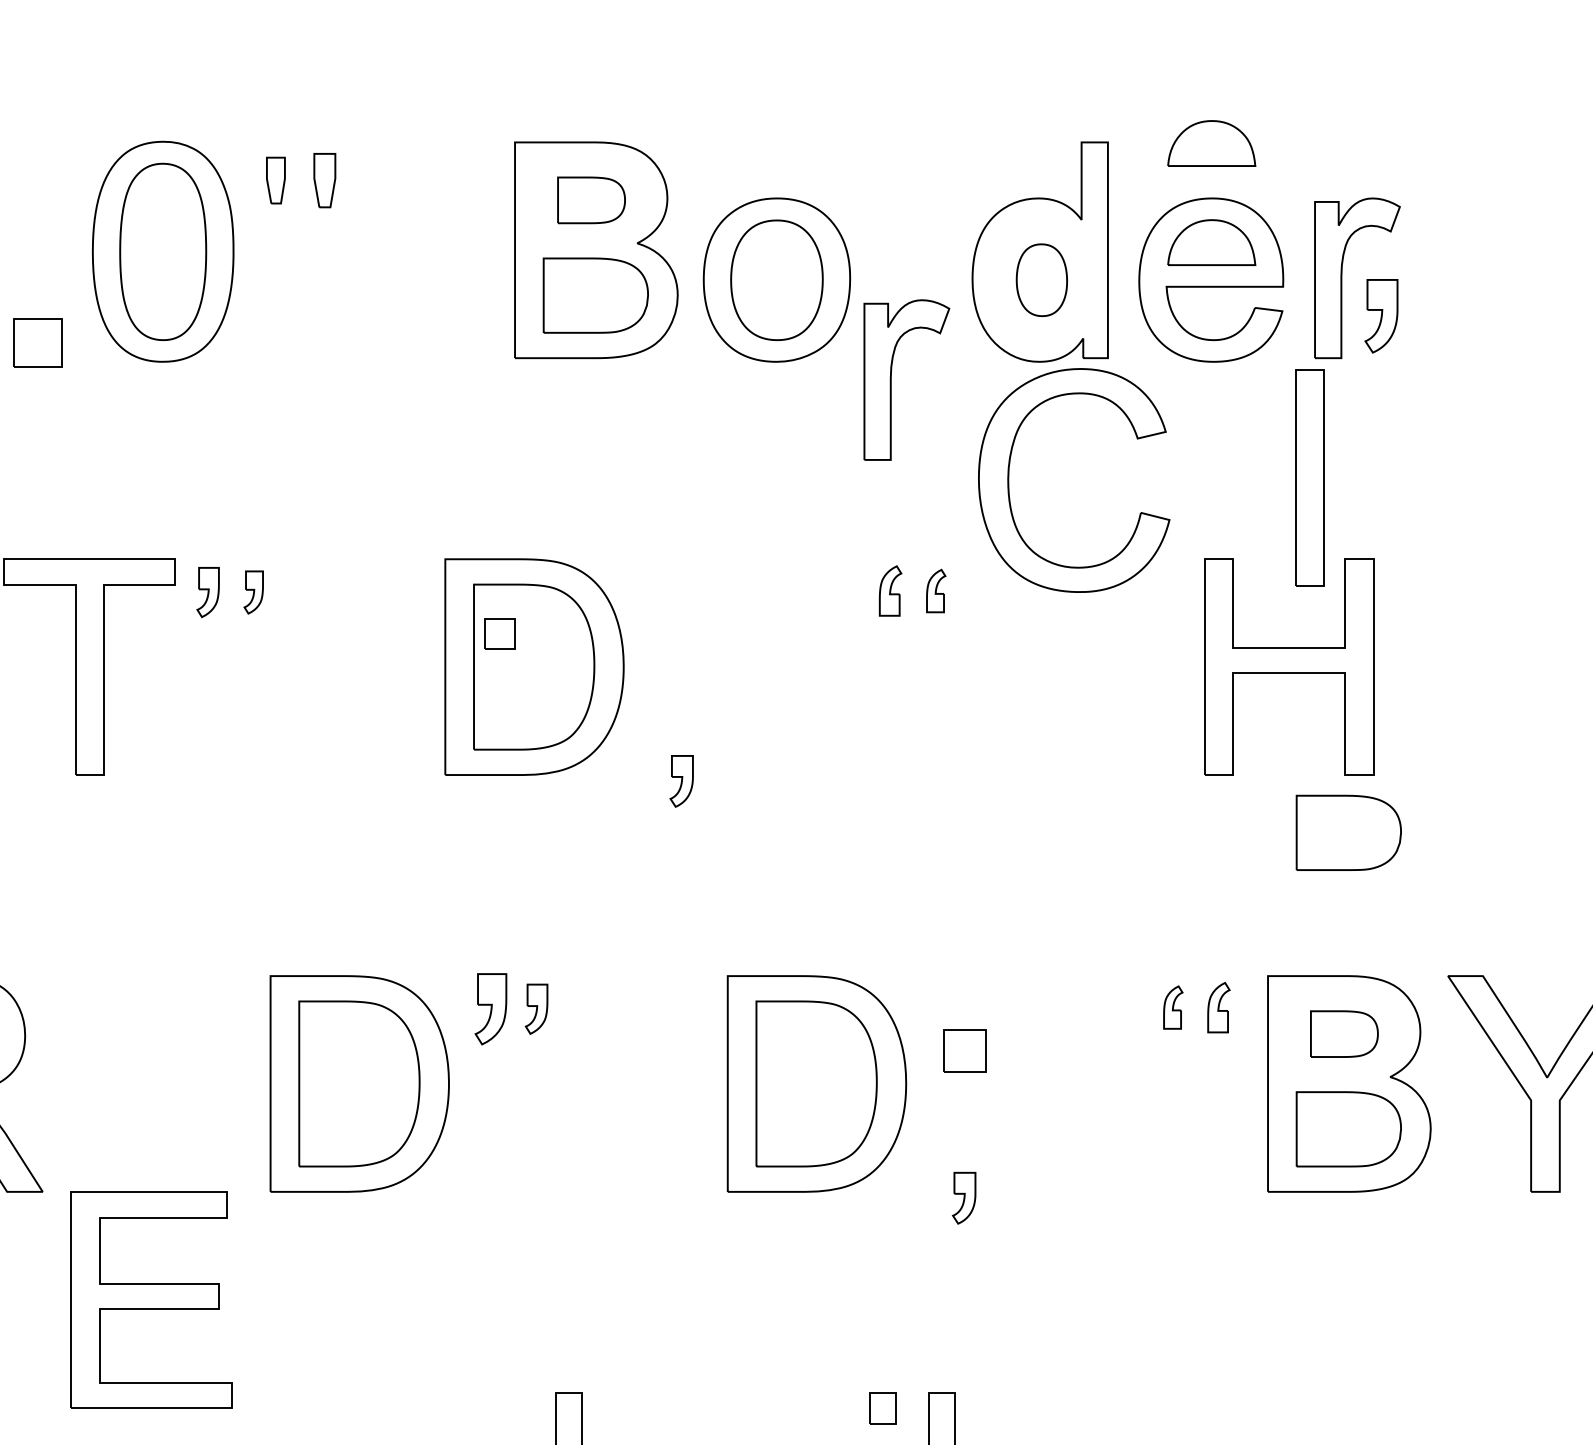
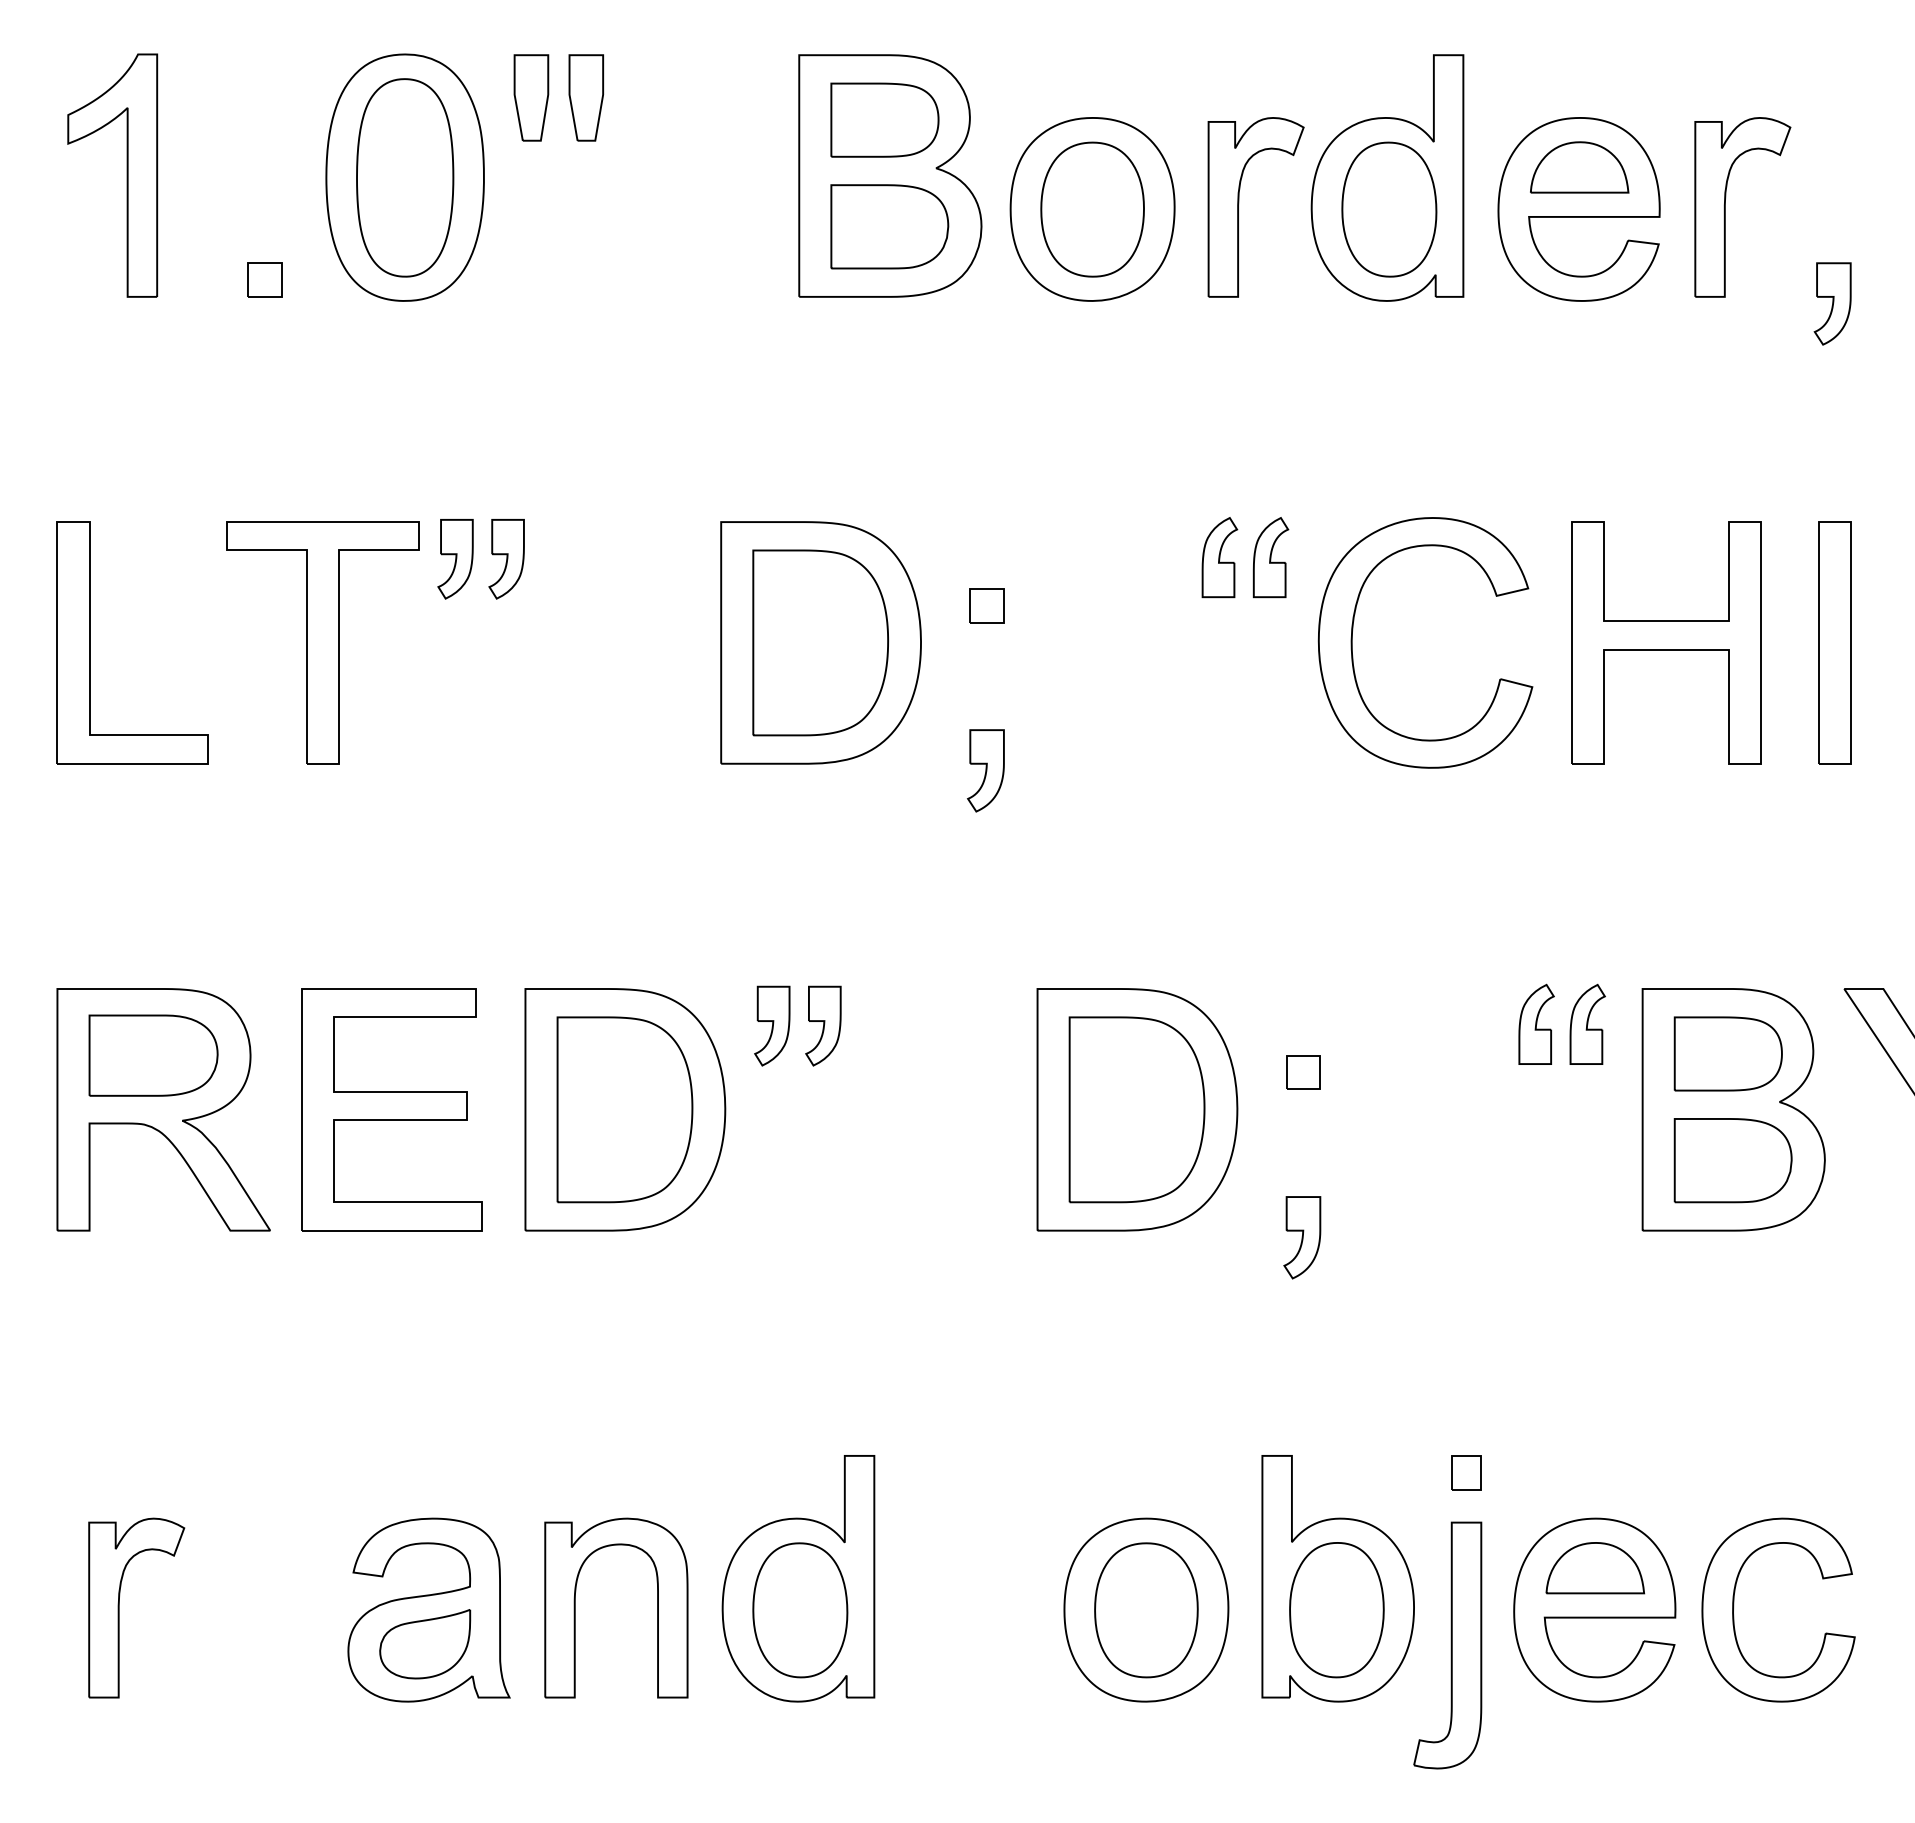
part: (1211, 143) -> (1579, 56), removed
part: (275, 180) -> (531, 97), size x1.67
part: (324, 180) -> (585, 97), size x1.43
part: (591, 199) -> (884, 119), size x1.43
part: (1042, 280) -> (1389, 209), size x1.67
part: (1381, 315) -> (1832, 303), moved
part: (37, 342) -> (264, 279), size x0.62
part: (892, 377) -> (1239, 204), moved
part: (1309, 477) -> (1834, 642), moved
part: (1008, 480) -> (1352, 642), moved
part: (890, 590) -> (1219, 557), size x1.43
part: (935, 590) -> (1270, 557), size x1.67
part: (208, 592) -> (455, 559), size x1.43
part: (253, 592) -> (506, 559), size x1.67
part: (499, 633) -> (986, 605), moved
part: (681, 781) -> (985, 770), size x1.43
part: (1348, 832) -> (1732, 828), removed
part: (1173, 1006) -> (1536, 1023), size x1.67
part: (1218, 1006) -> (1587, 1023), size x1.43
part: (536, 1008) -> (823, 1025), size x1.43
part: (1343, 1033) -> (1727, 1053), size x1.43
part: (965, 1050) -> (1303, 1072), size x0.71
part: (964, 1197) -> (1302, 1237), size x1.43
part: (150, 1299) -> (391, 1109), moved
part: (883, 1407) -> (1466, 1472), moved

